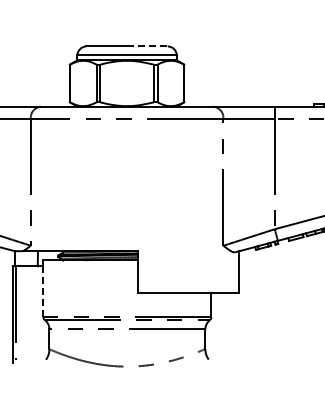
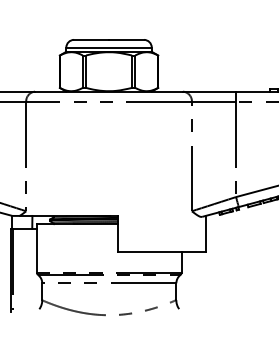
line: (147, 46) -> (126, 39), dashed -> solid
line: (43, 291) -> (37, 250), dashed -> solid

